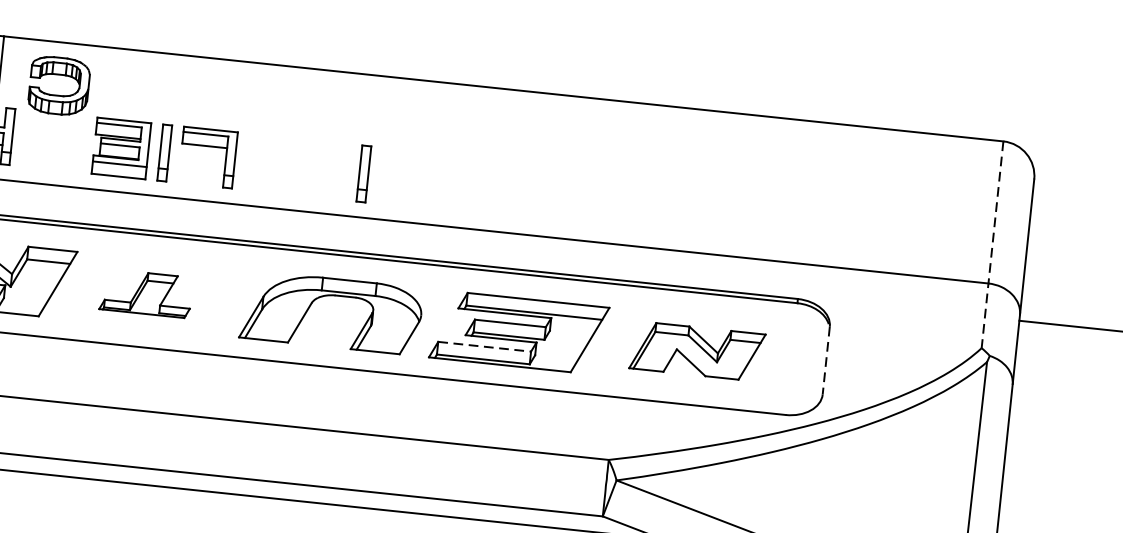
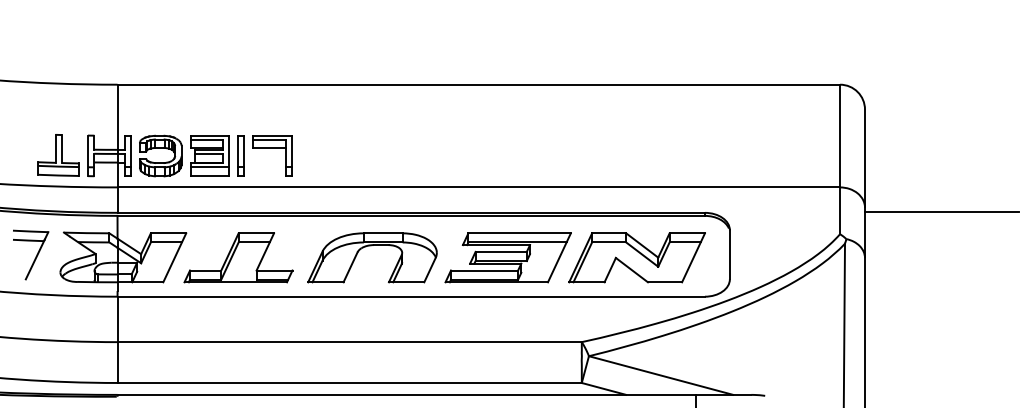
part: (60, 75) -> (160, 148), moved
part: (362, 173) -> (384, 155), removed
line: (993, 244) -> (840, 159), dashed -> solid
part: (146, 292) -> (238, 257), size x1.67
line: (484, 346) -> (484, 270), dashed -> solid
part: (696, 350) -> (636, 257), size x1.43
line: (825, 361) -> (729, 255), dashed -> solid

